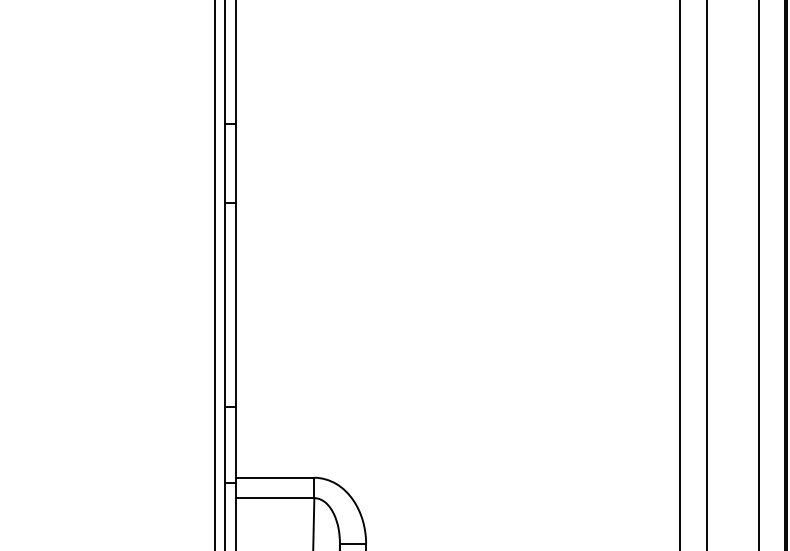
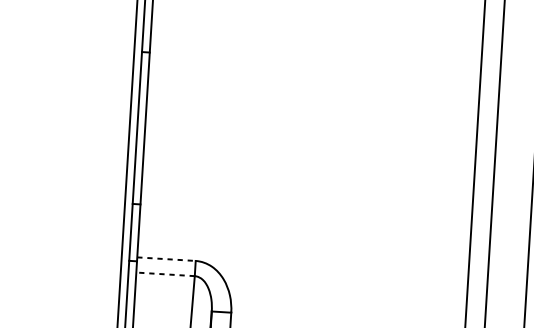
line: (275, 477) -> (166, 259), solid -> dashed
line: (274, 498) -> (165, 274), solid -> dashed

